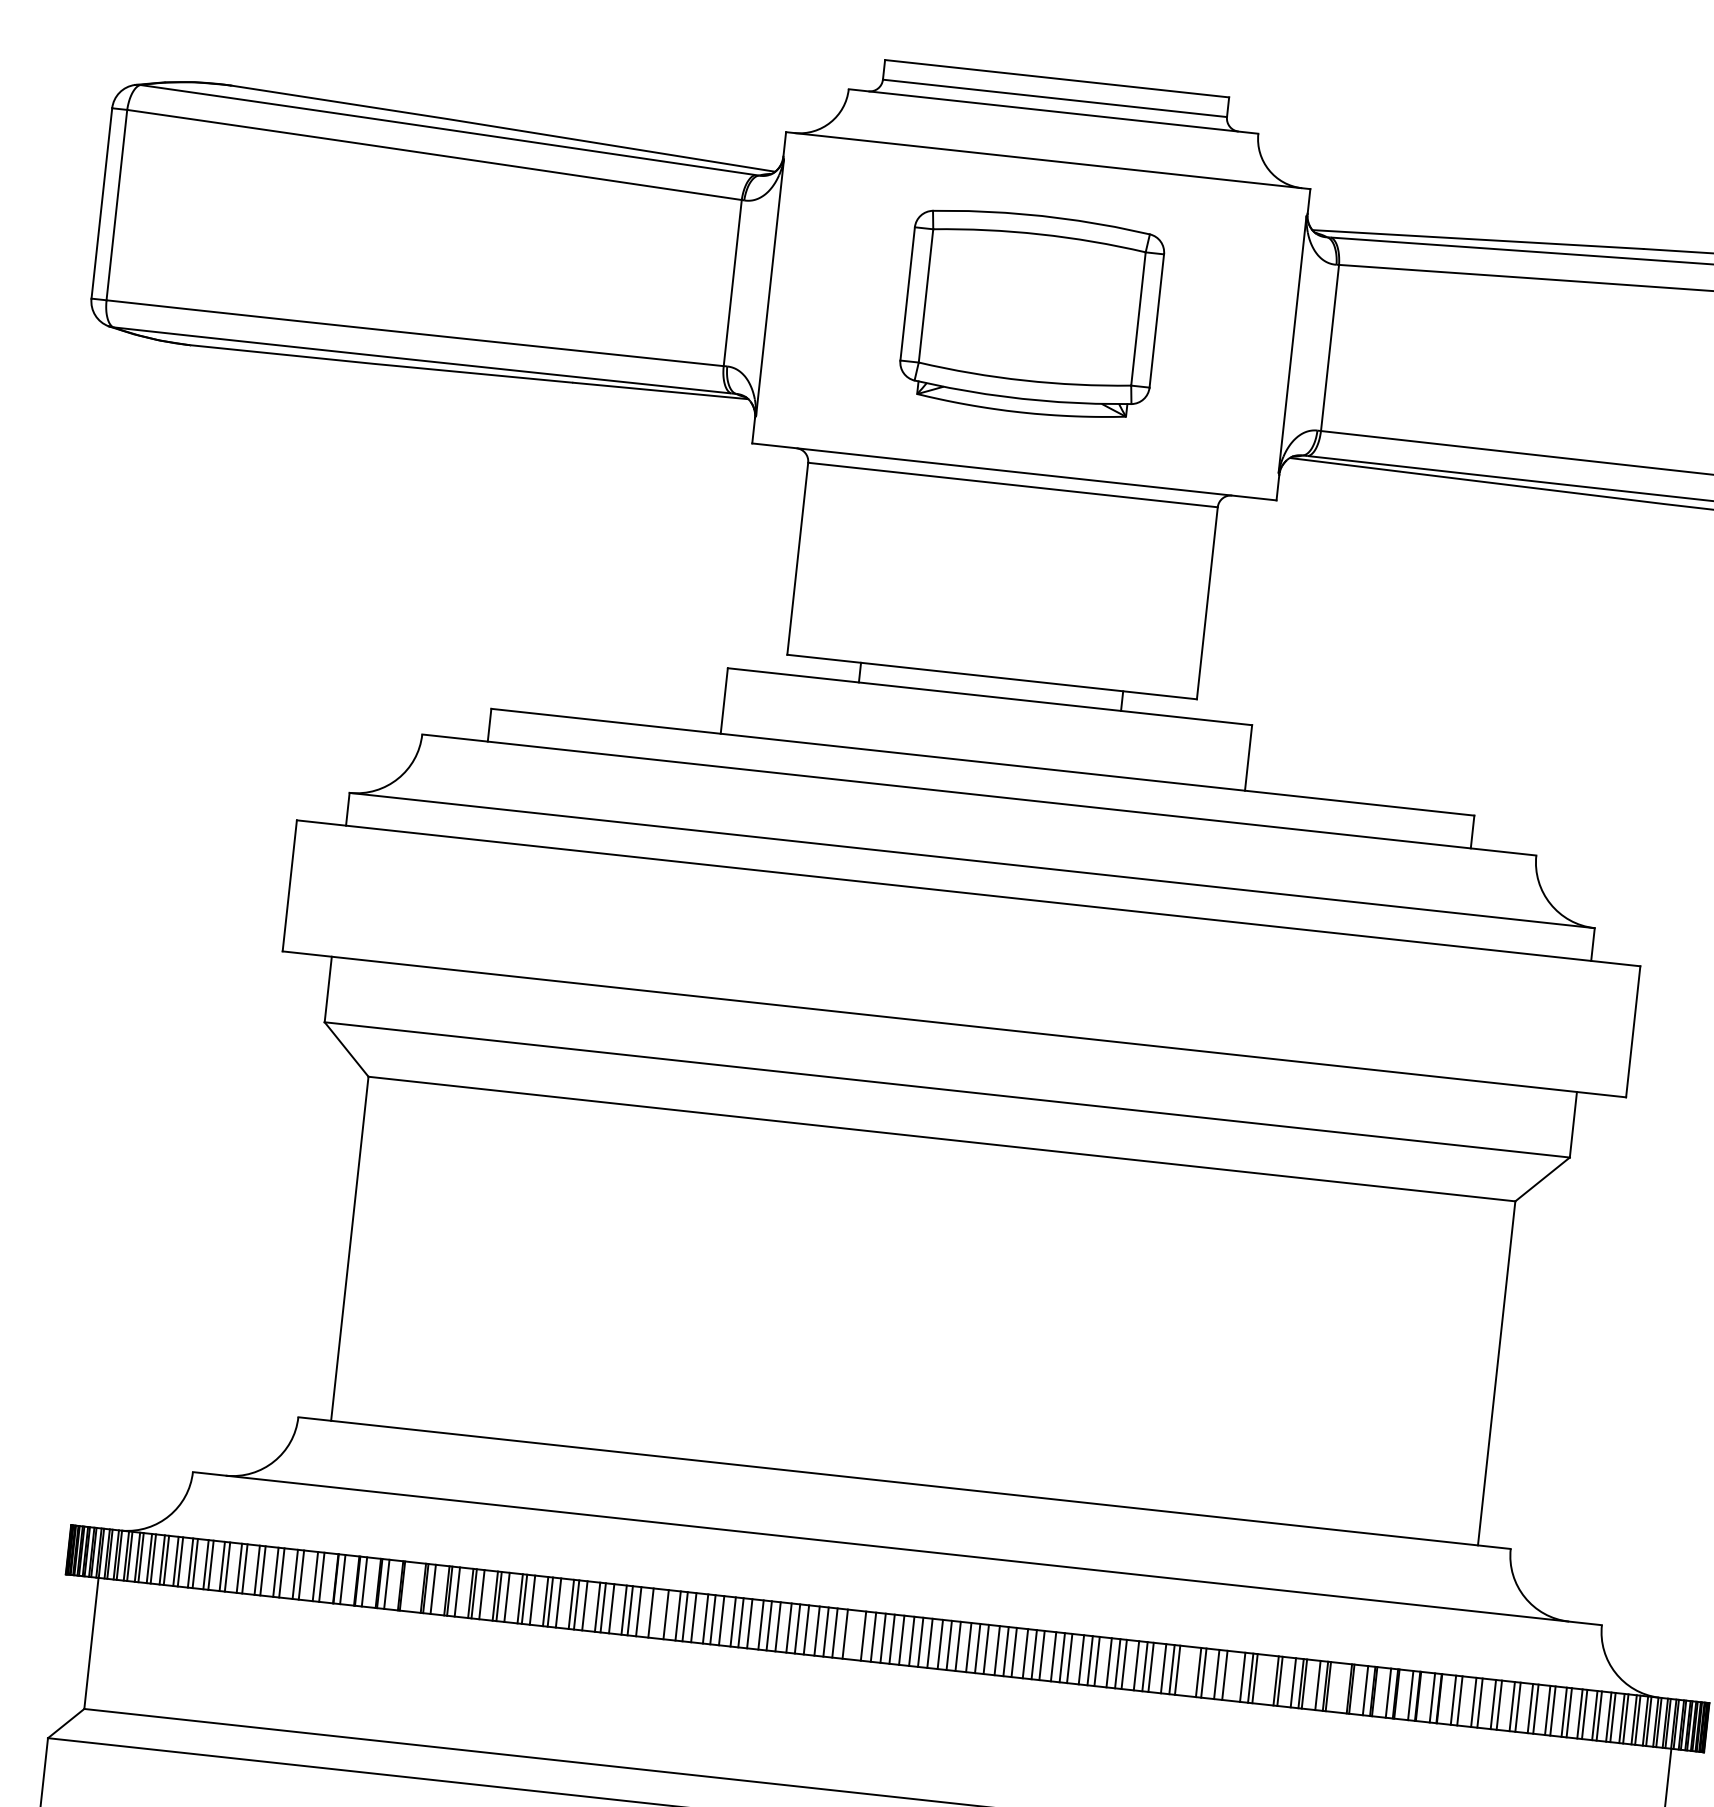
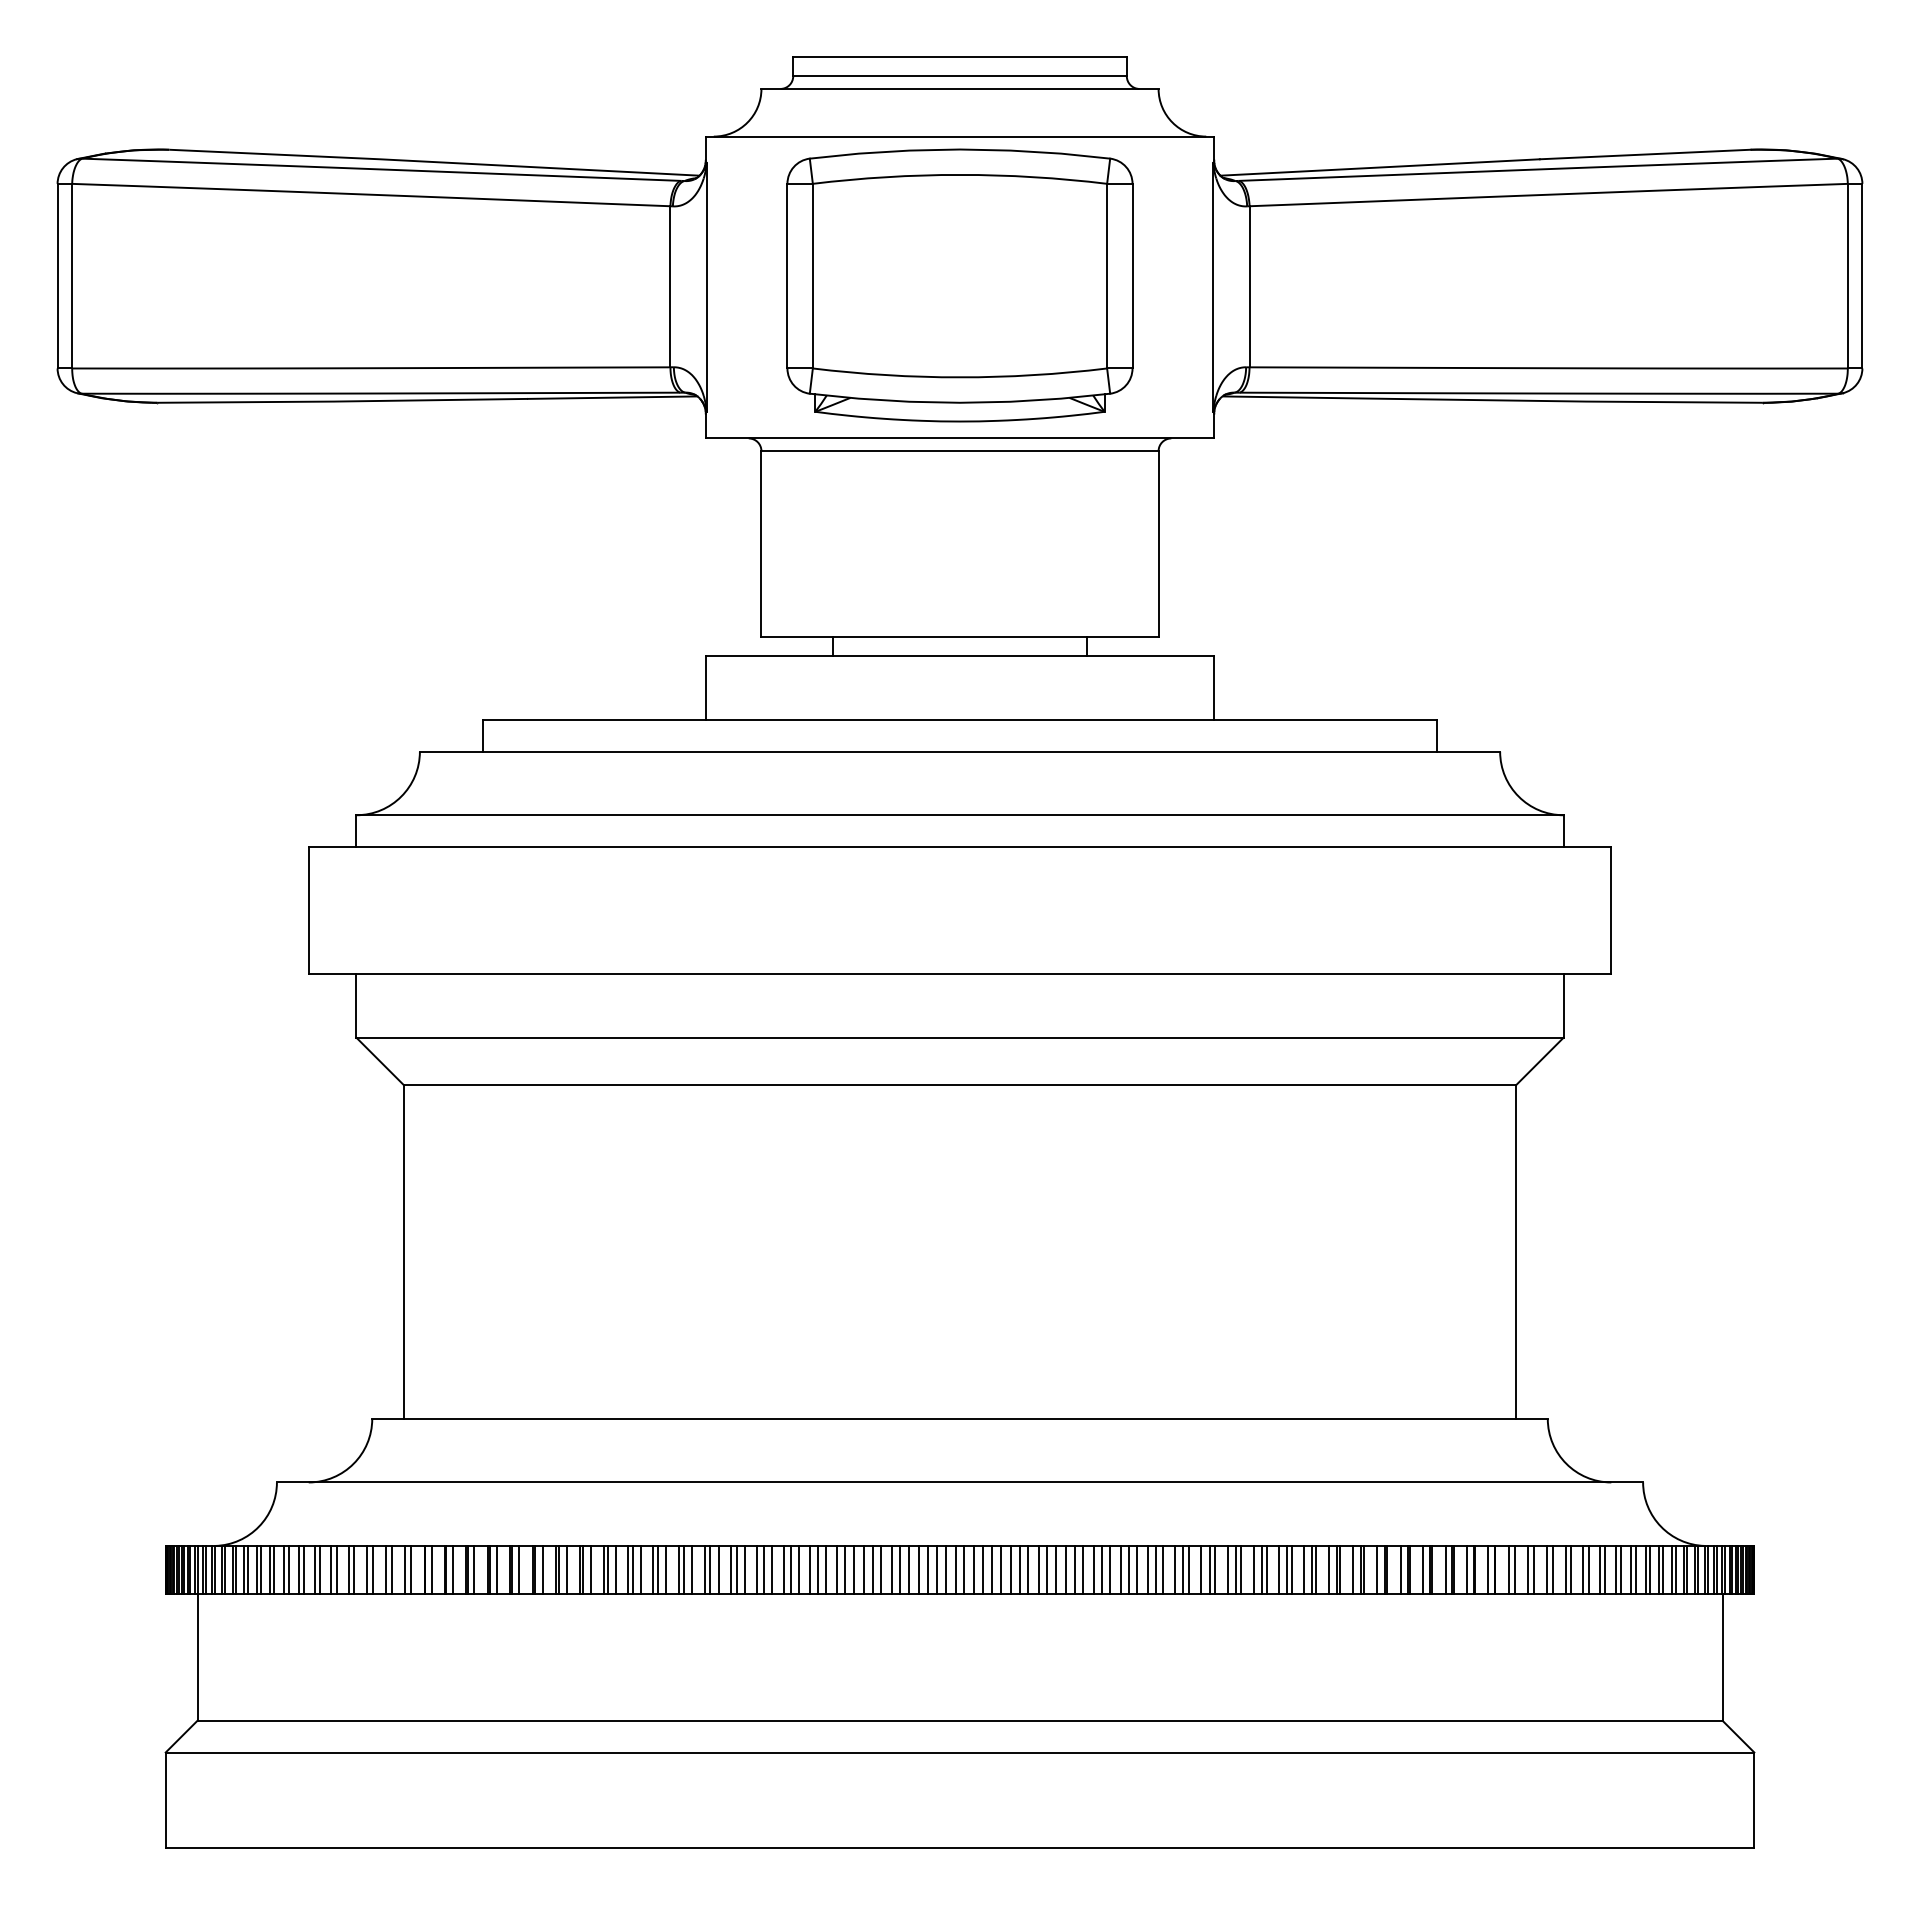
part: (1031, 314) -> (959, 285), size x1.43
line: (409, 1586) -> (496, 1569), added
line: (657, 1613) -> (736, 1569), added
line: (854, 1634) -> (927, 1569), added
line: (1190, 1671) -> (1253, 1569), added
line: (1229, 1675) -> (1291, 1569), added
line: (1268, 1679) -> (1329, 1569), added
line: (1341, 1687) -> (1400, 1569), added

